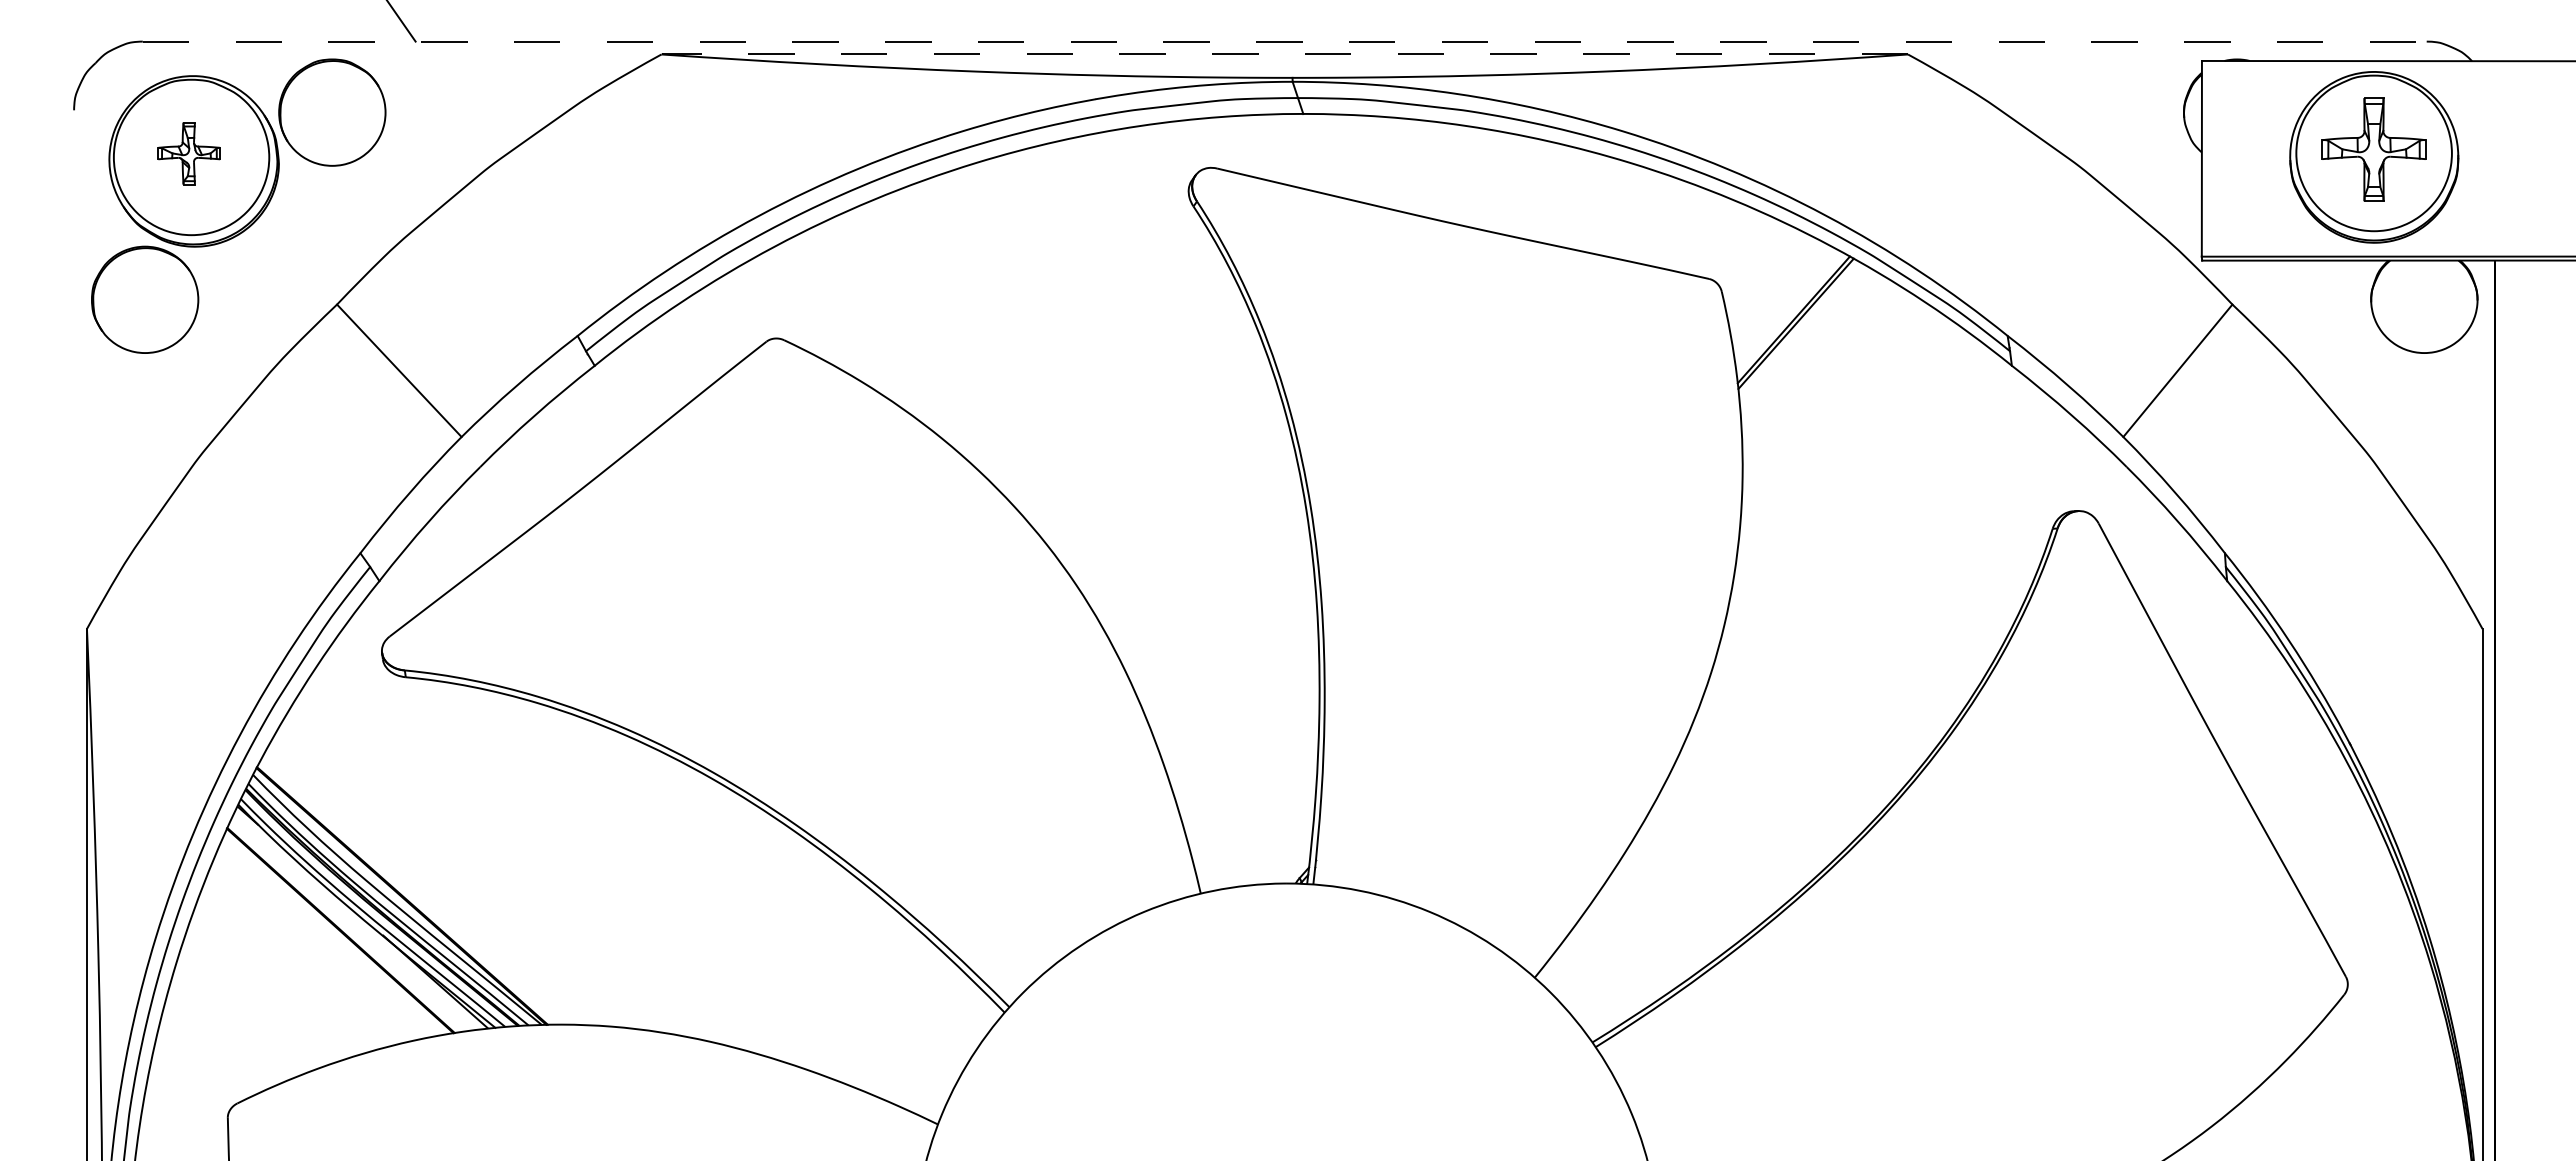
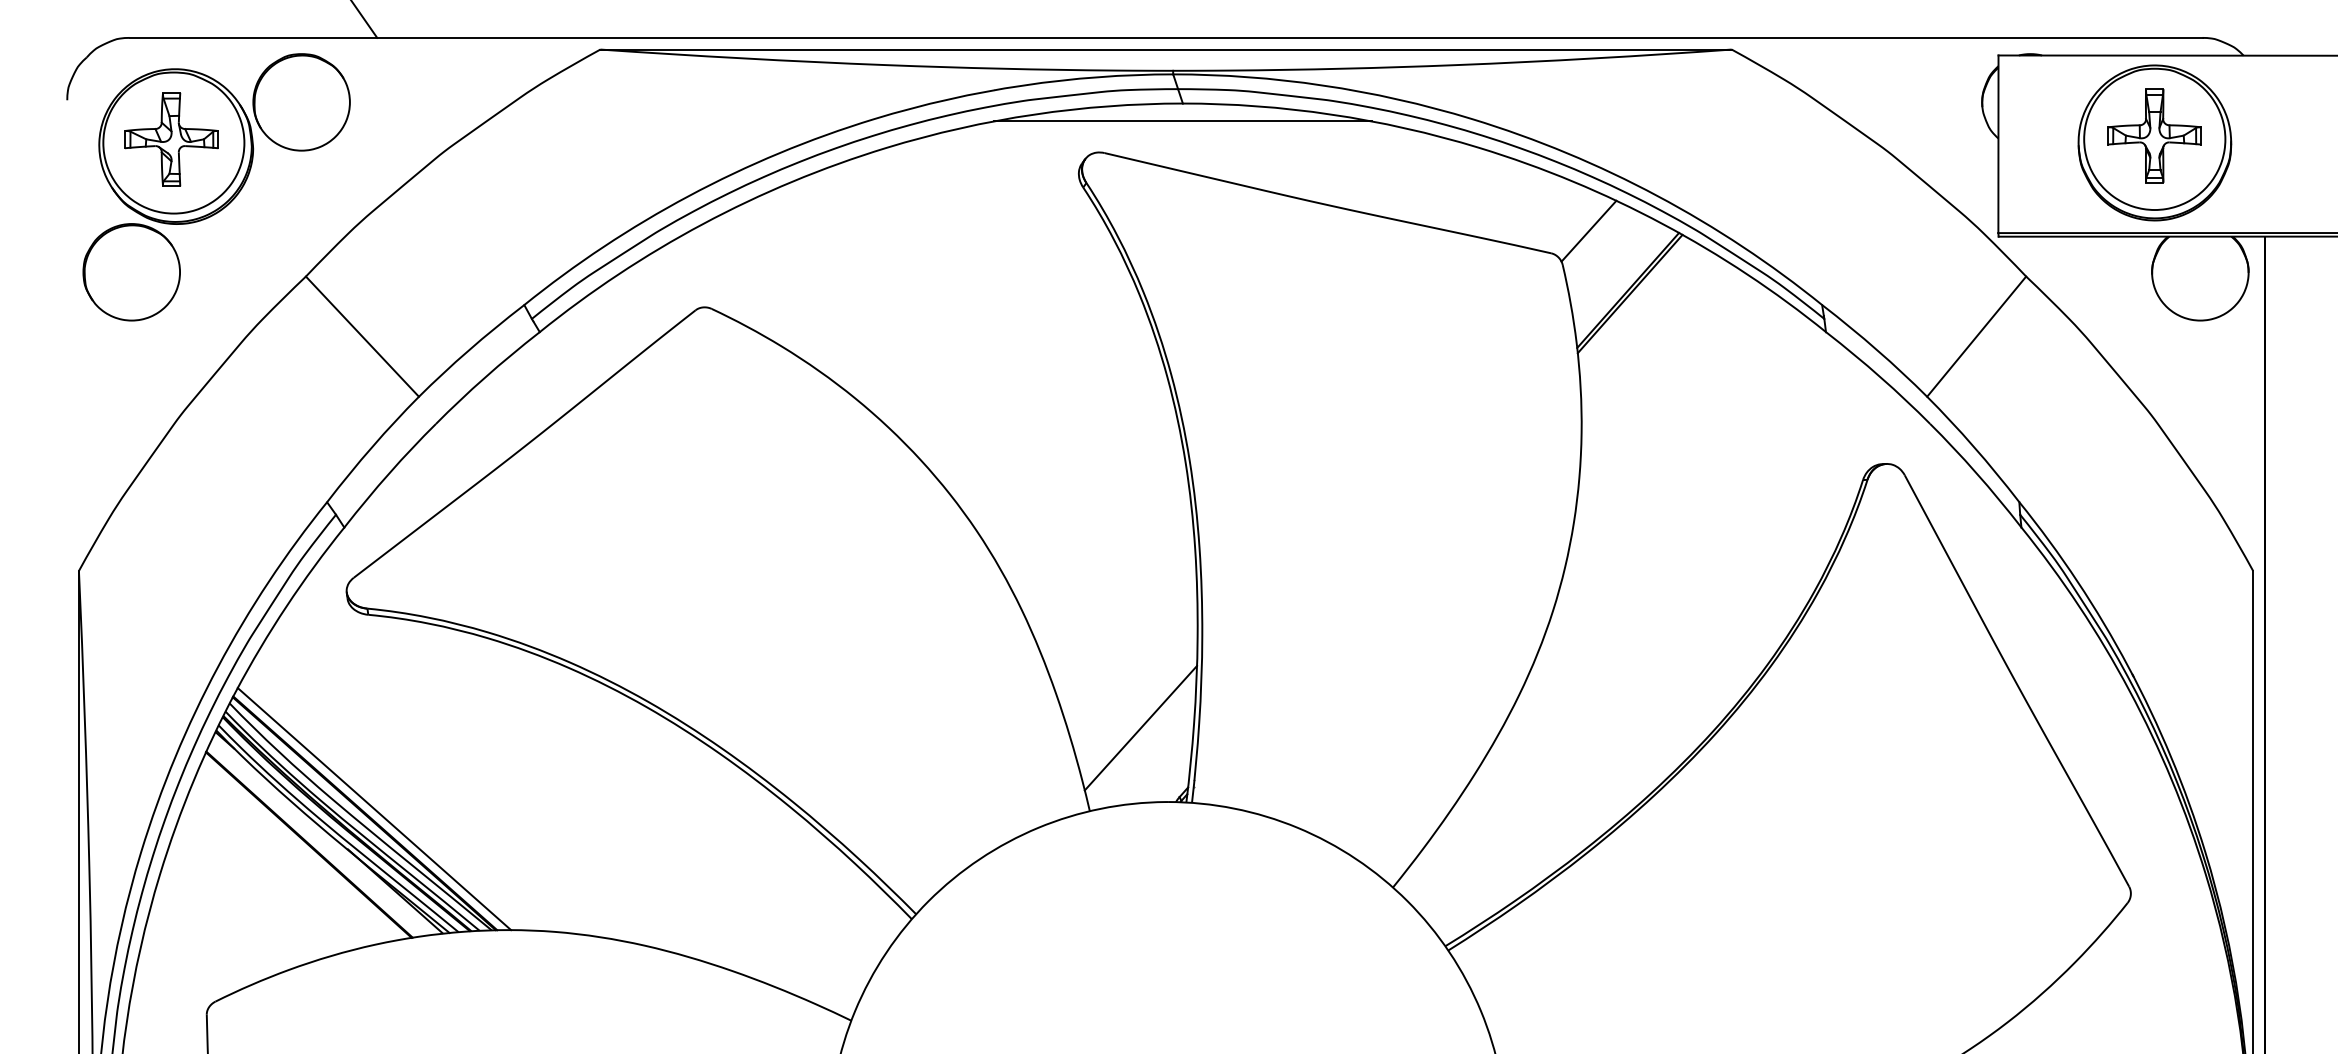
line: (1284, 41) -> (1165, 37), dashed -> solid
line: (1284, 54) -> (1165, 49), dashed -> solid
line: (1302, 133) -> (1182, 121), added
part: (189, 153) -> (172, 139), size x1.67
line: (1750, 254) -> (1588, 231), added
line: (1256, 801) -> (1140, 727), added
line: (412, 890) -> (374, 808), added

